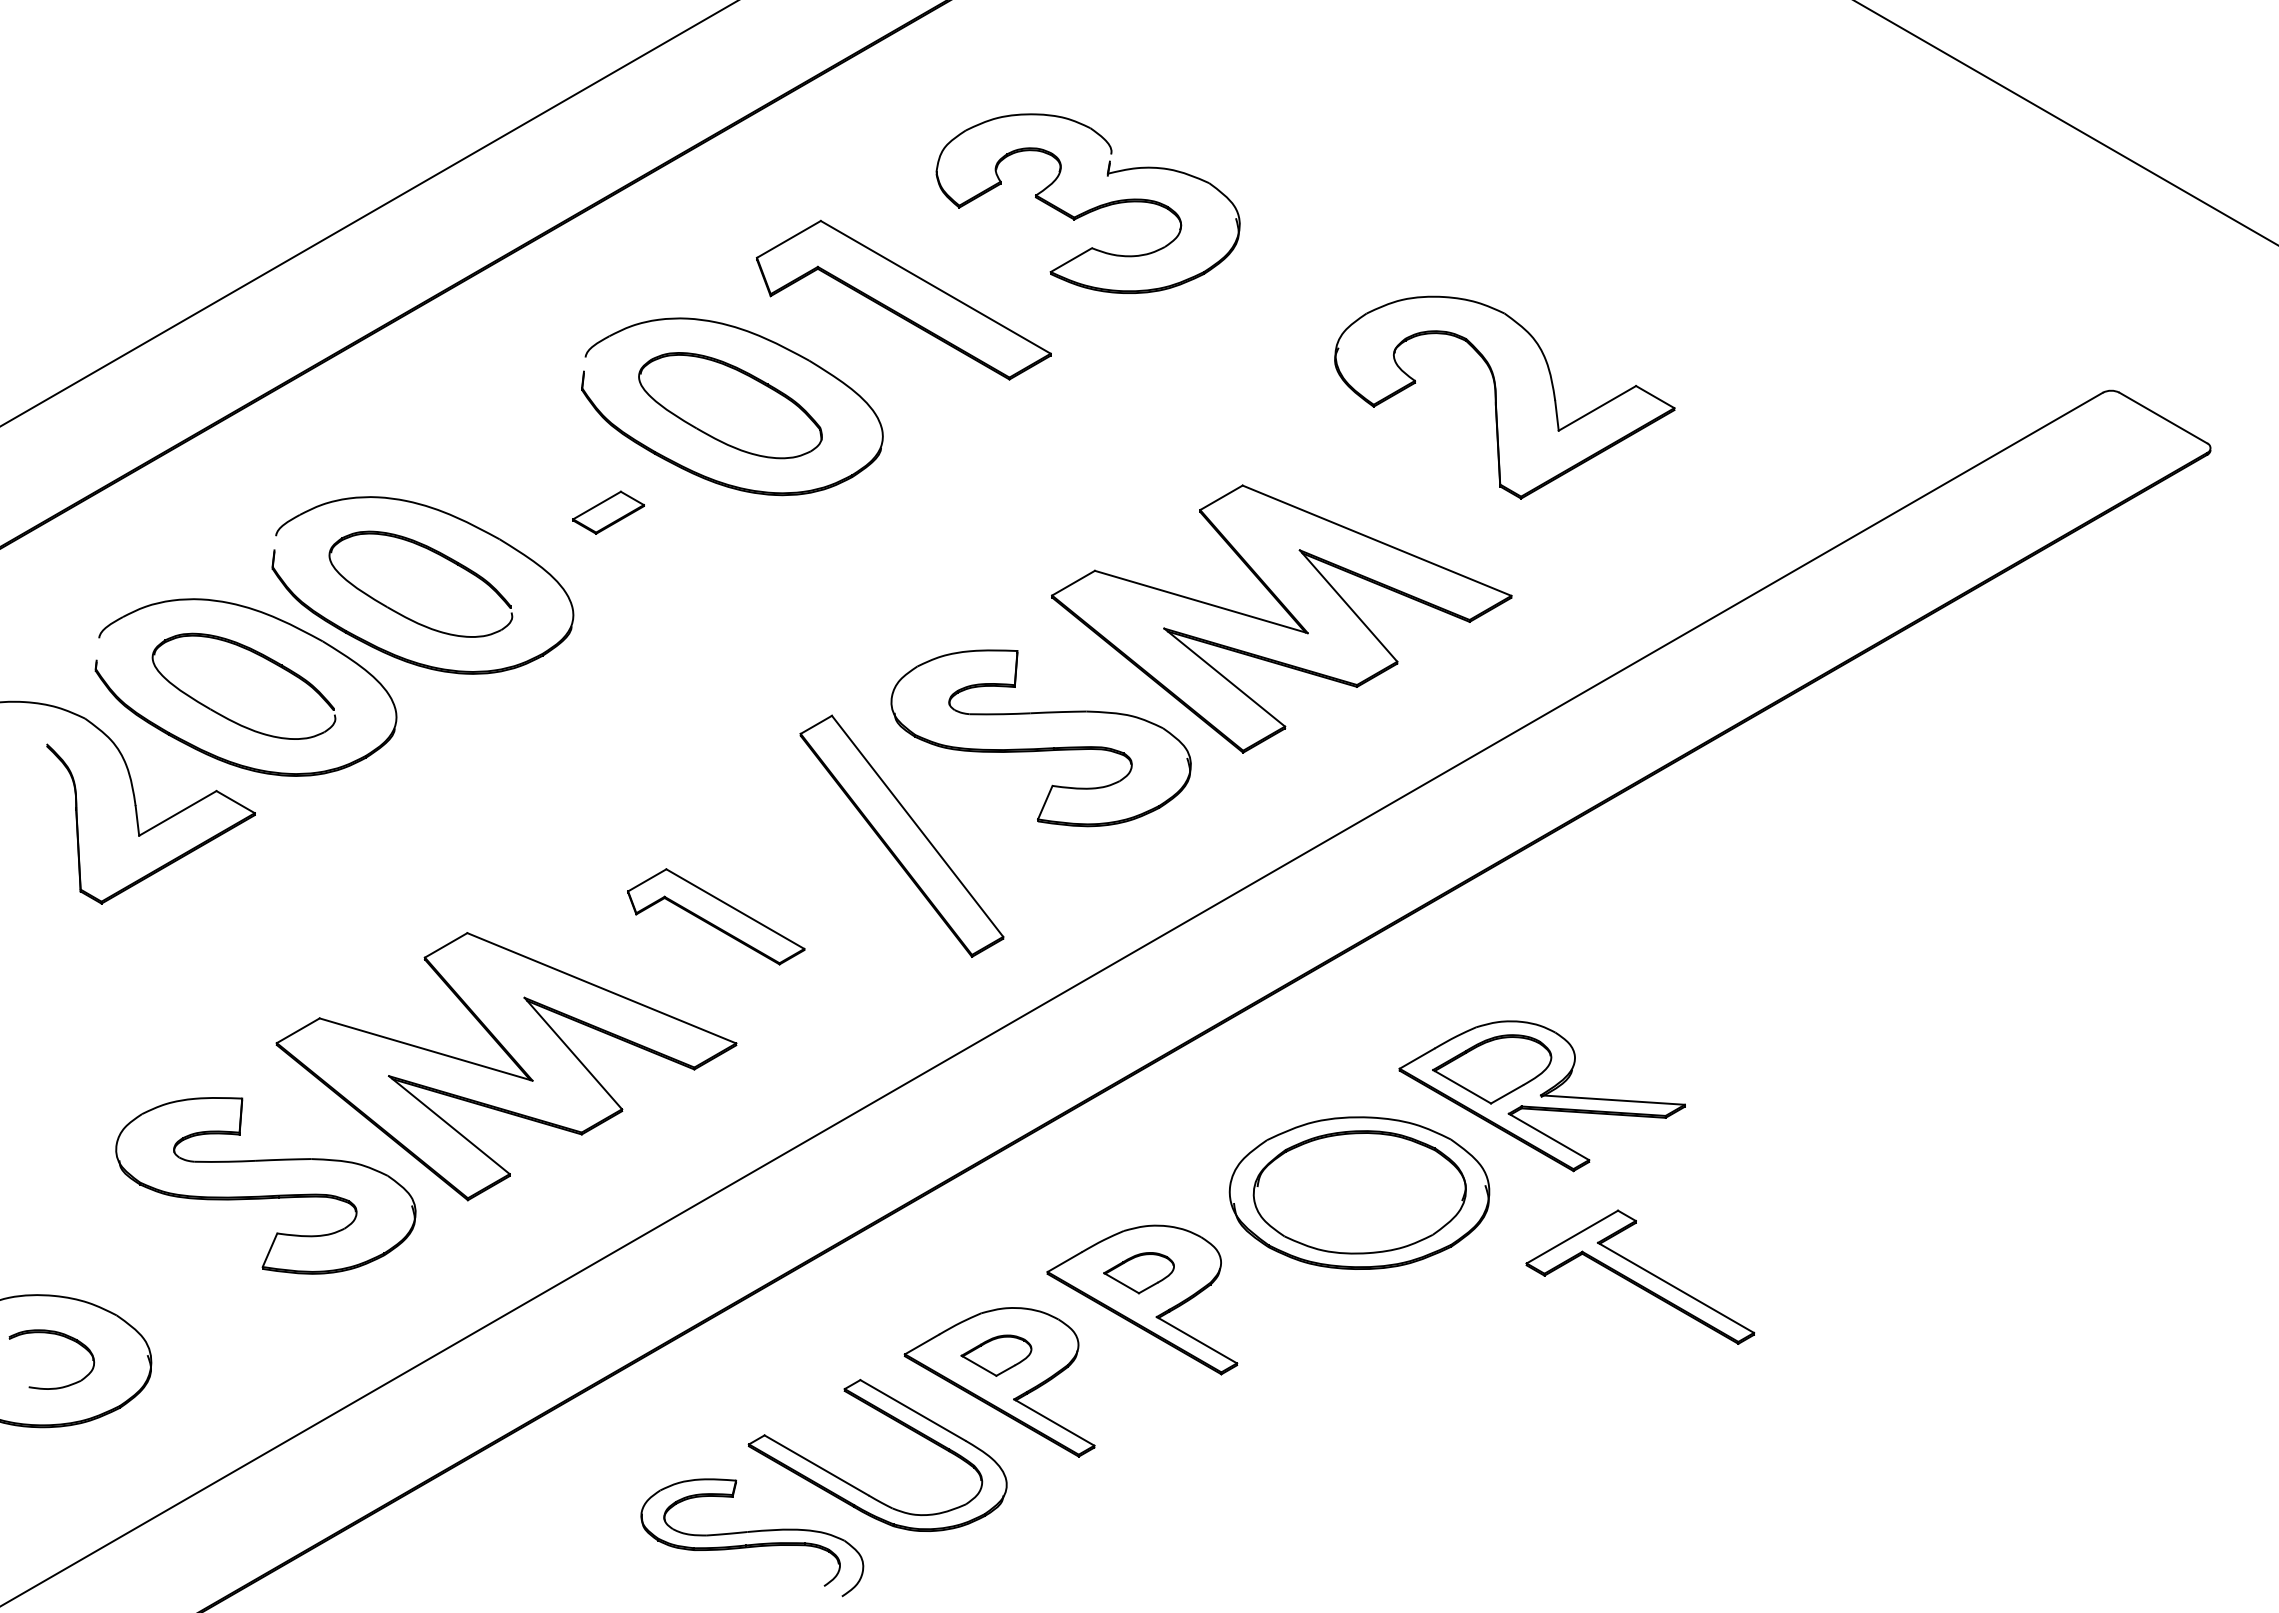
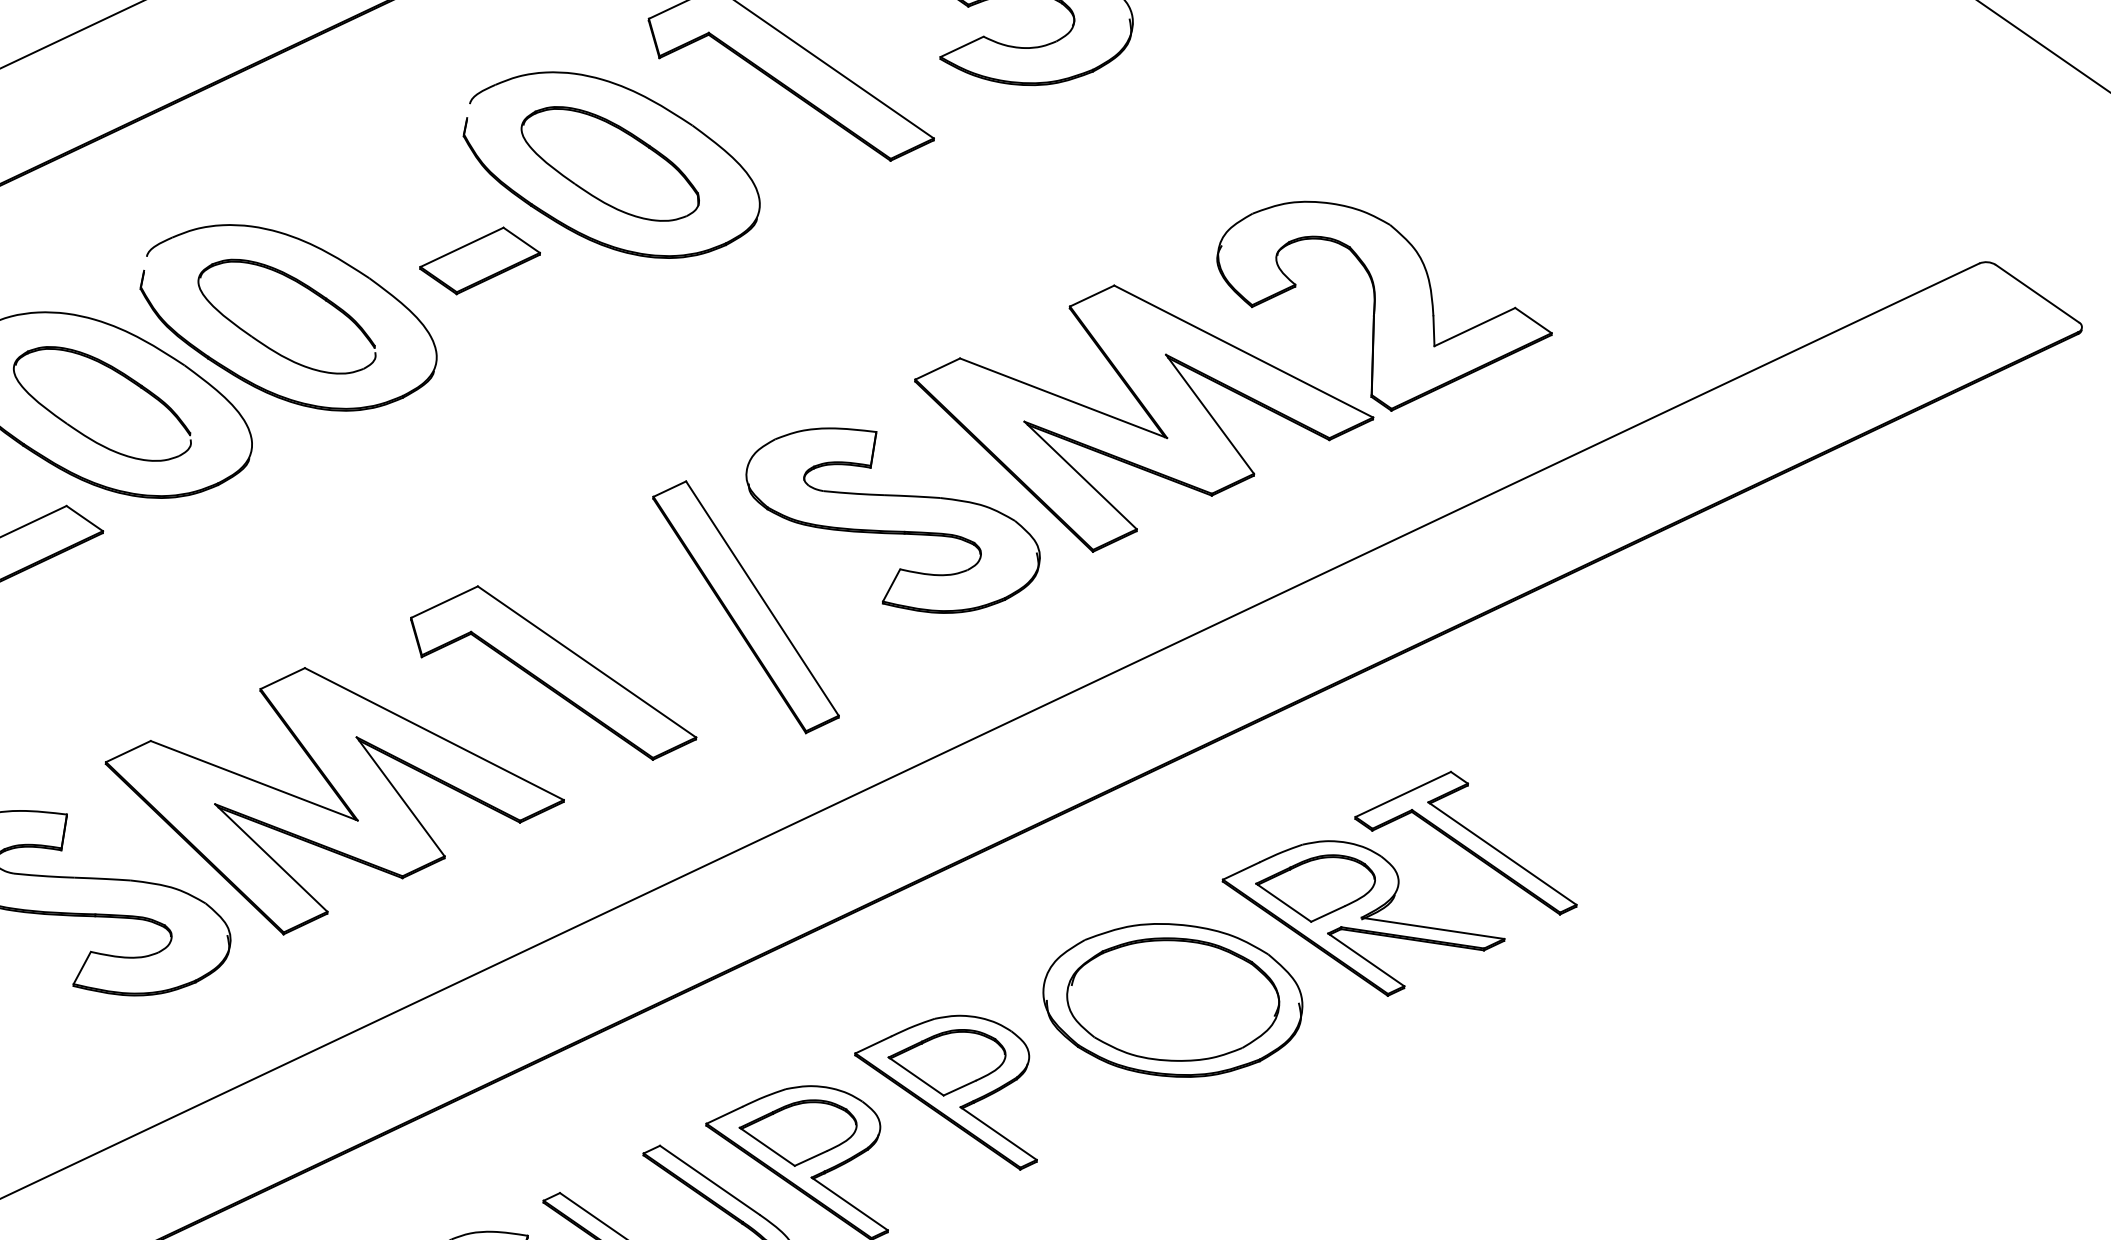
part: (1504, 397) -> (1383, 308), moved
part: (608, 512) -> (480, 260), size x1.67
part: (716, 916) -> (554, 671), size x1.67
part: (1138, 1272) -> (946, 1061), size x1.67
part: (1640, 1276) -> (1467, 839), moved
part: (996, 1355) -> (797, 1132), size x1.67

